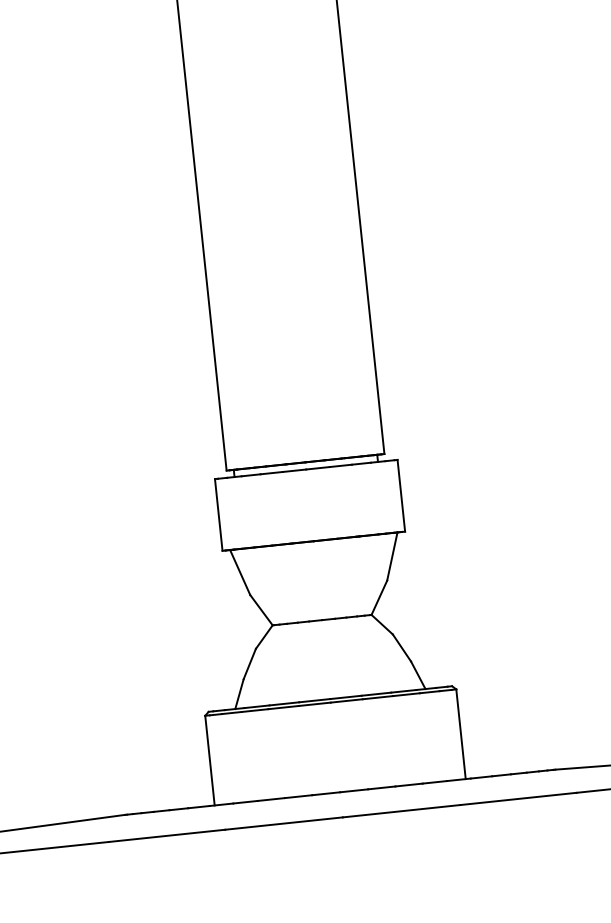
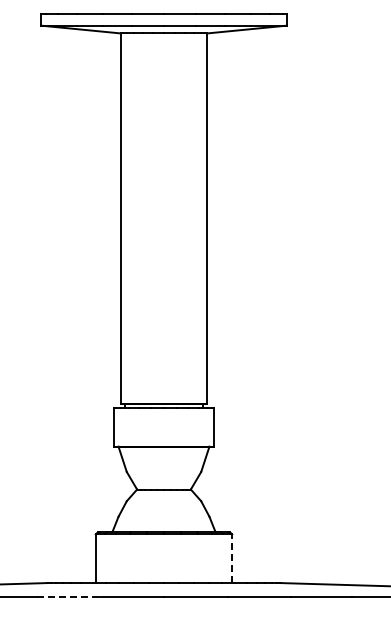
line: (461, 733) -> (232, 558), solid -> dashed
line: (167, 835) -> (68, 596), solid -> dashed

